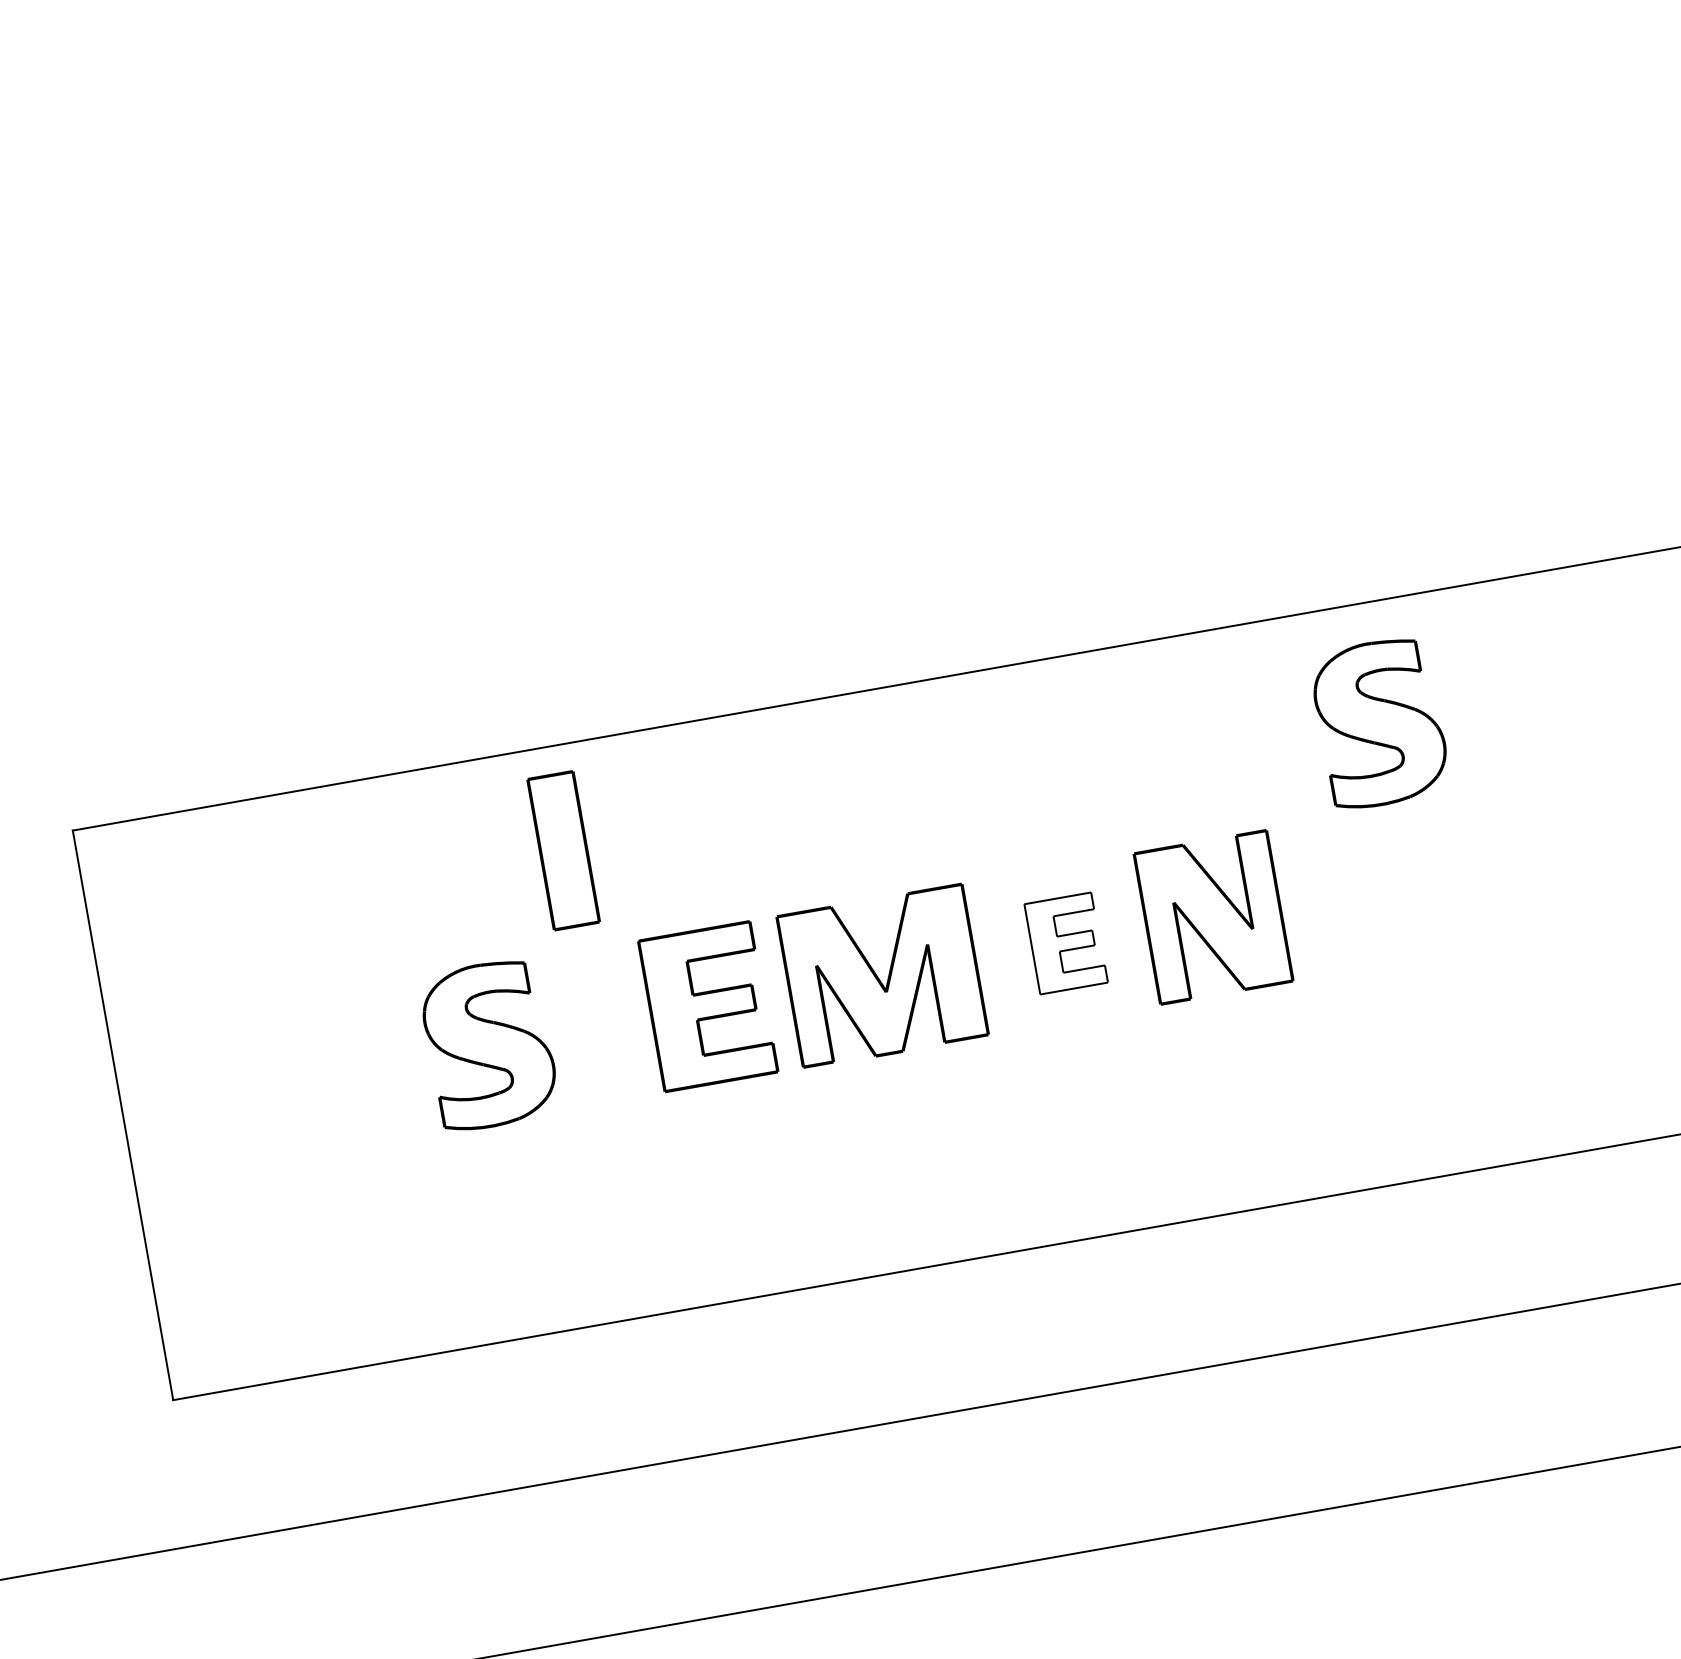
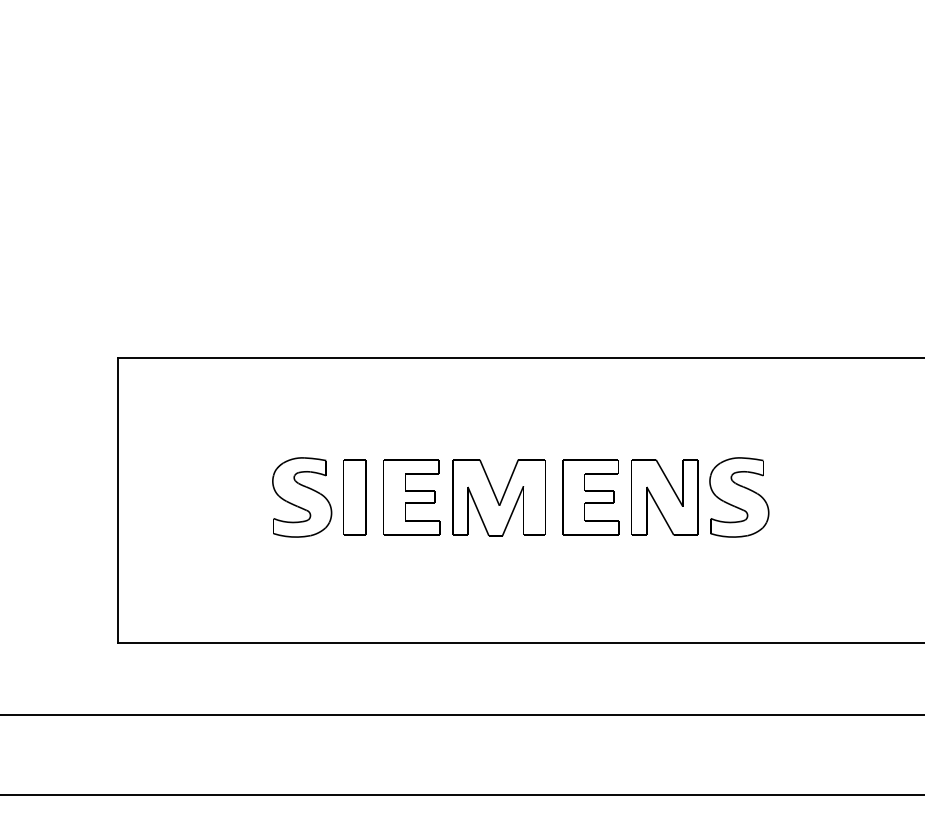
part: (1380, 723) -> (739, 497), moved
part: (562, 850) -> (354, 497), moved
part: (1065, 943) -> (590, 497), size x1.67

